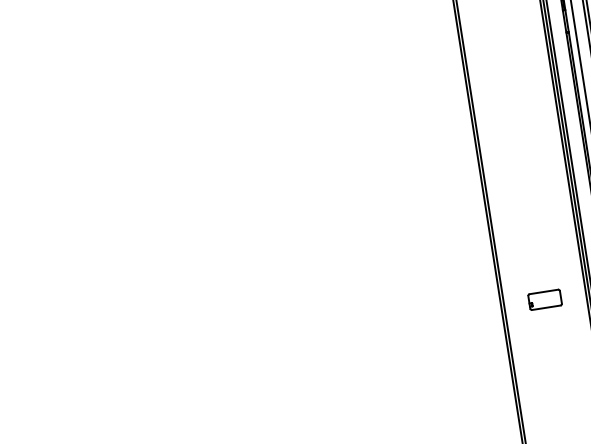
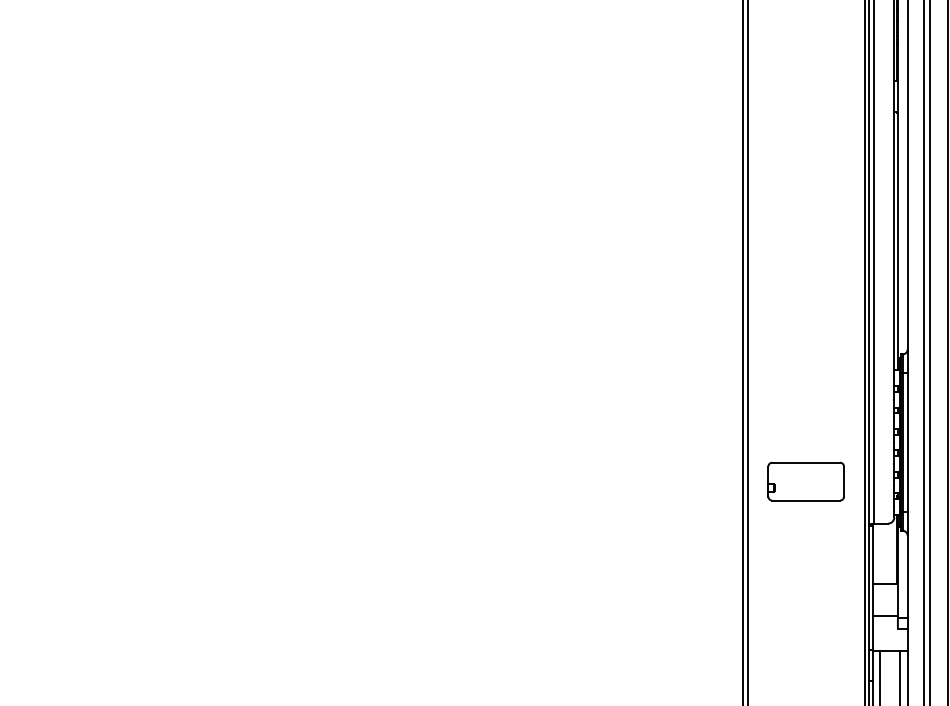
part: (544, 299) -> (805, 481), size x1.67

